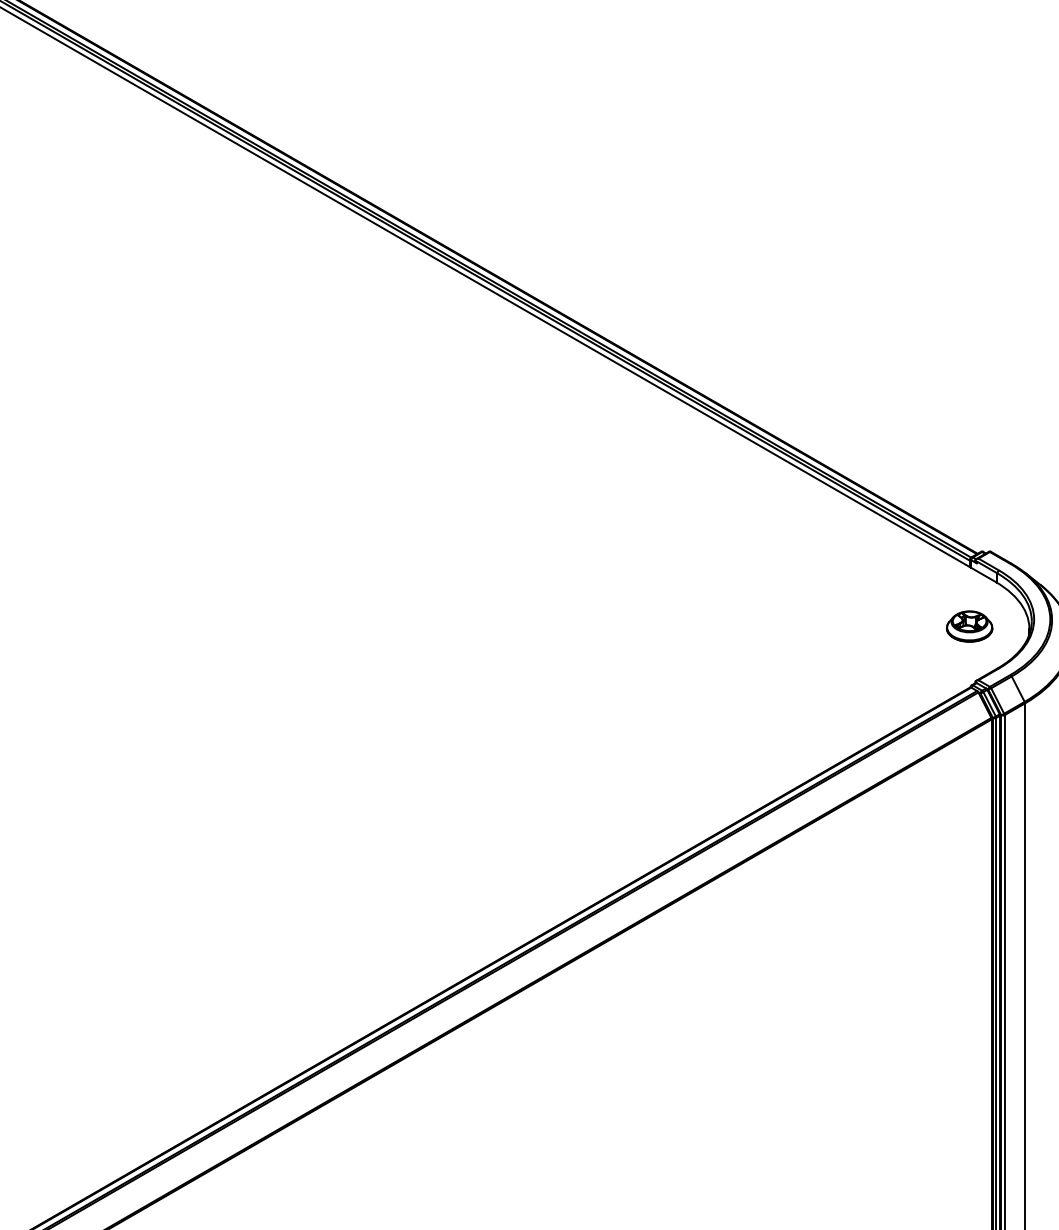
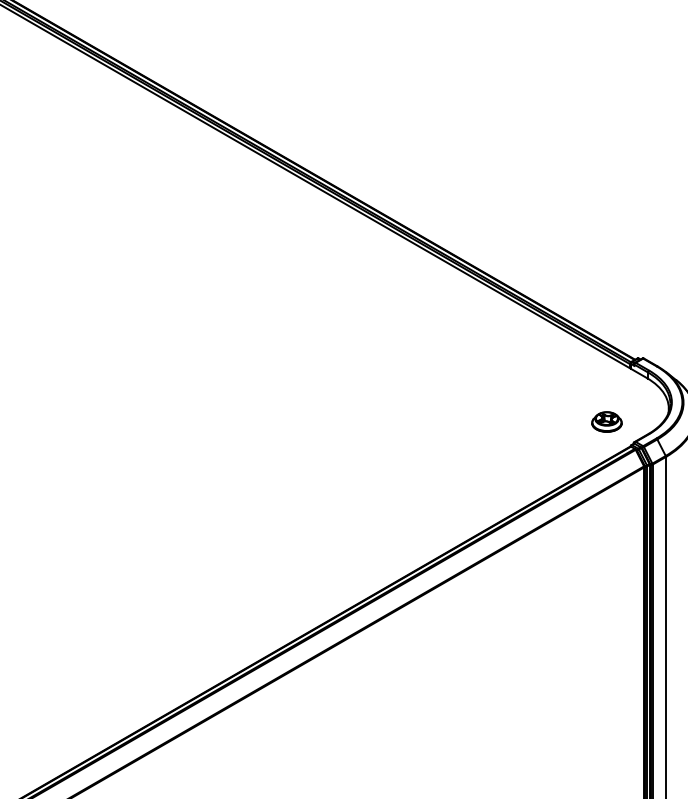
part: (968, 625) -> (606, 421), moved

